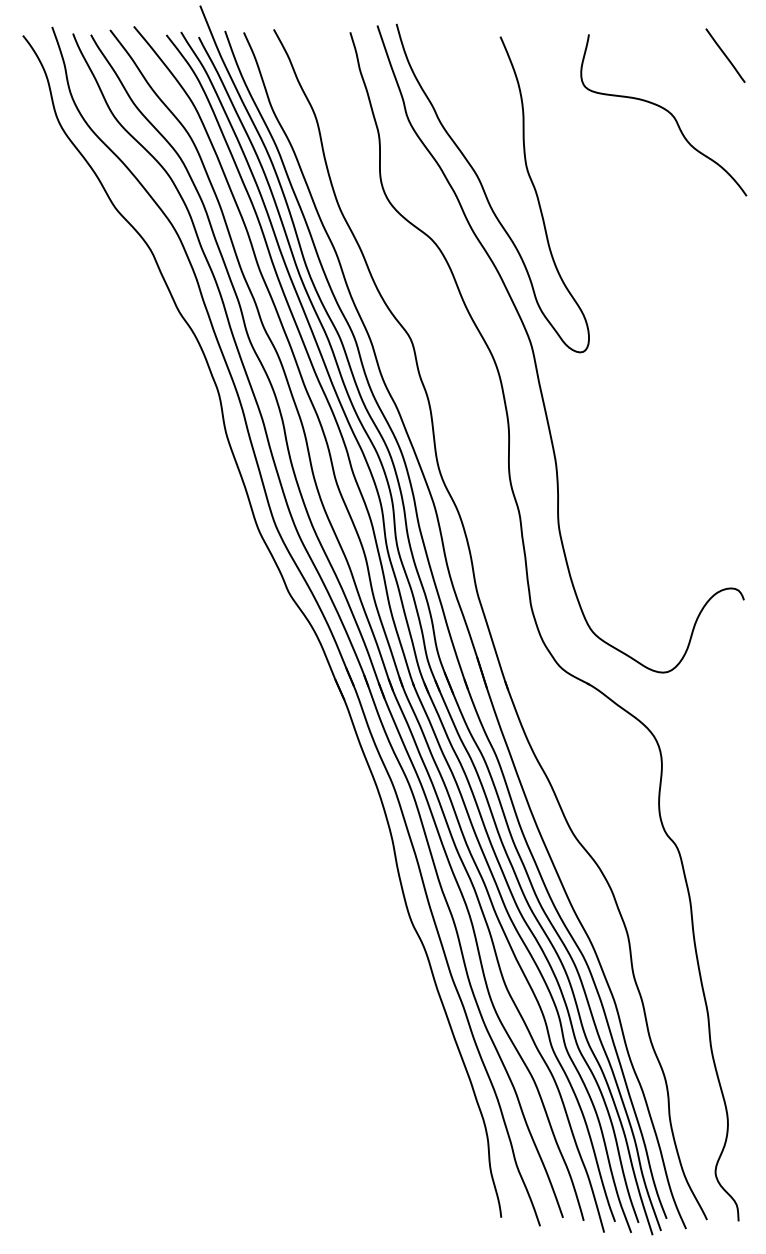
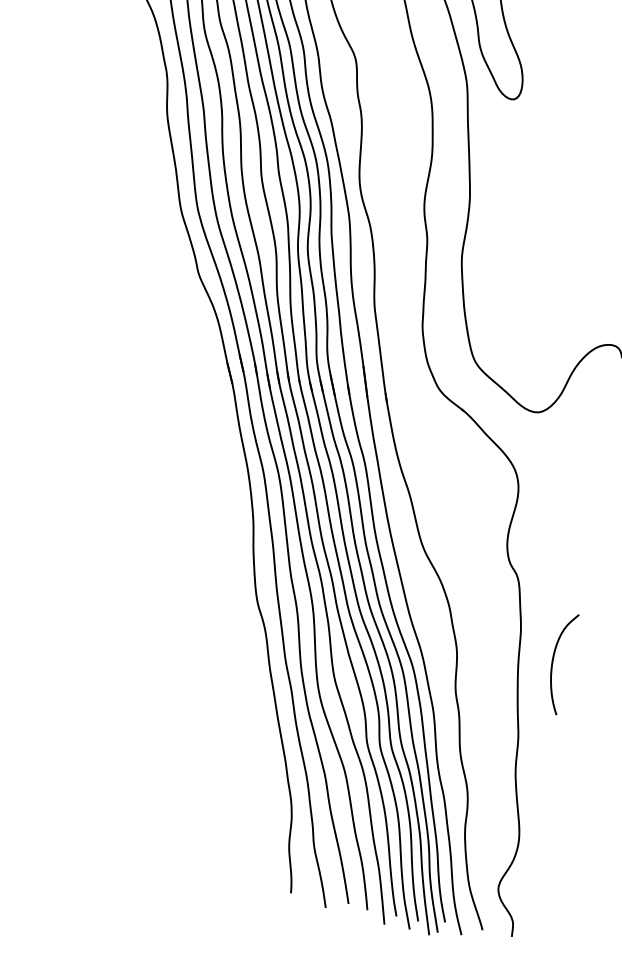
curve: (729, 928) -> (552, 662), added

